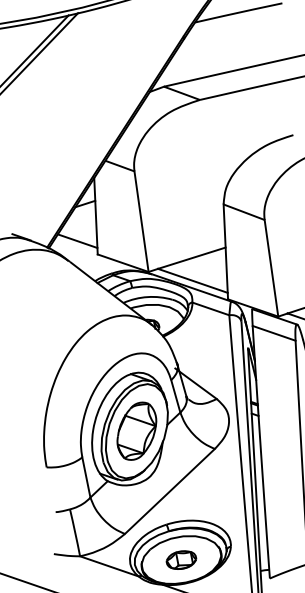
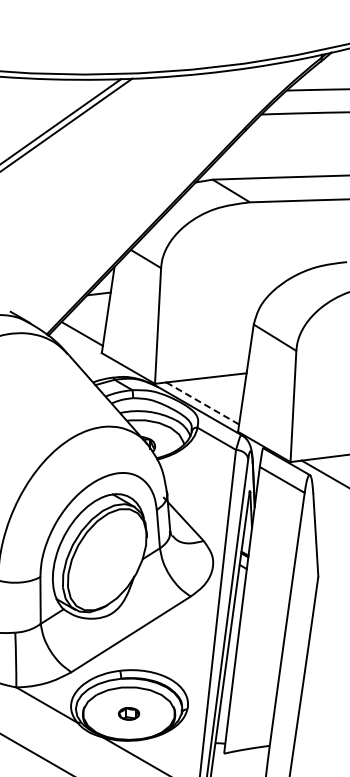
line: (193, 280) -> (203, 403), solid -> dashed
part: (136, 431) -> (106, 559), removed
part: (180, 559) -> (128, 713), size x0.6

